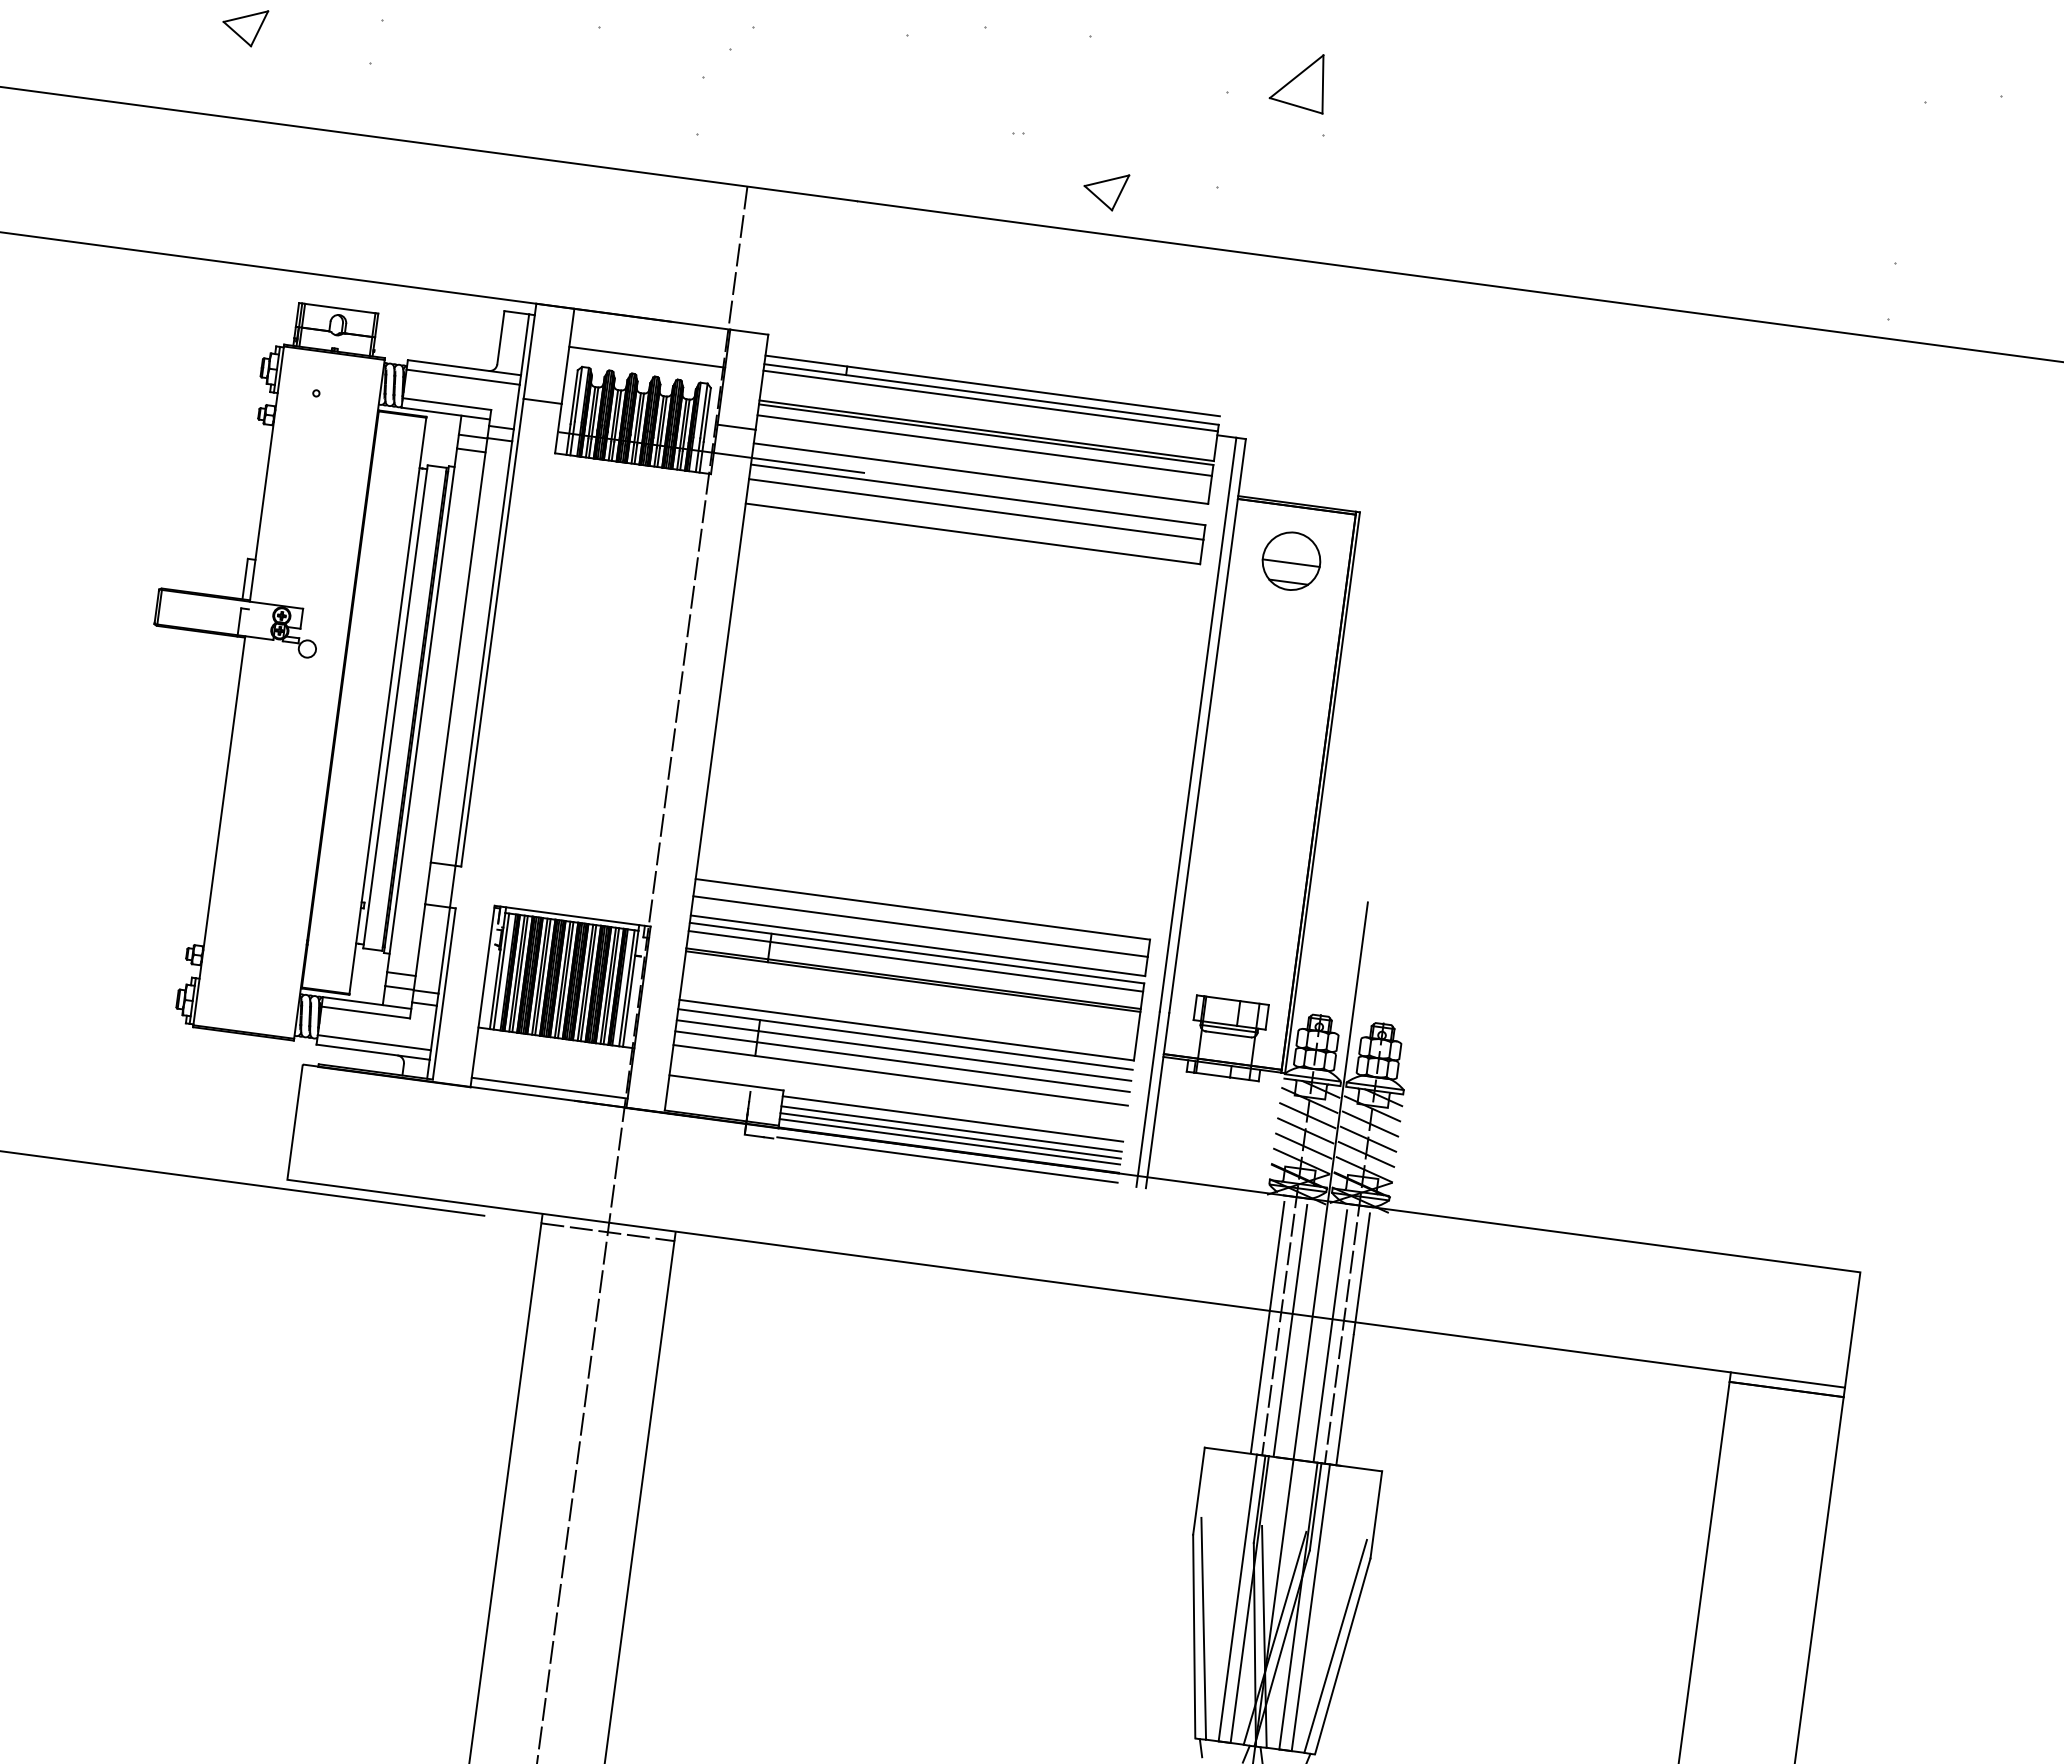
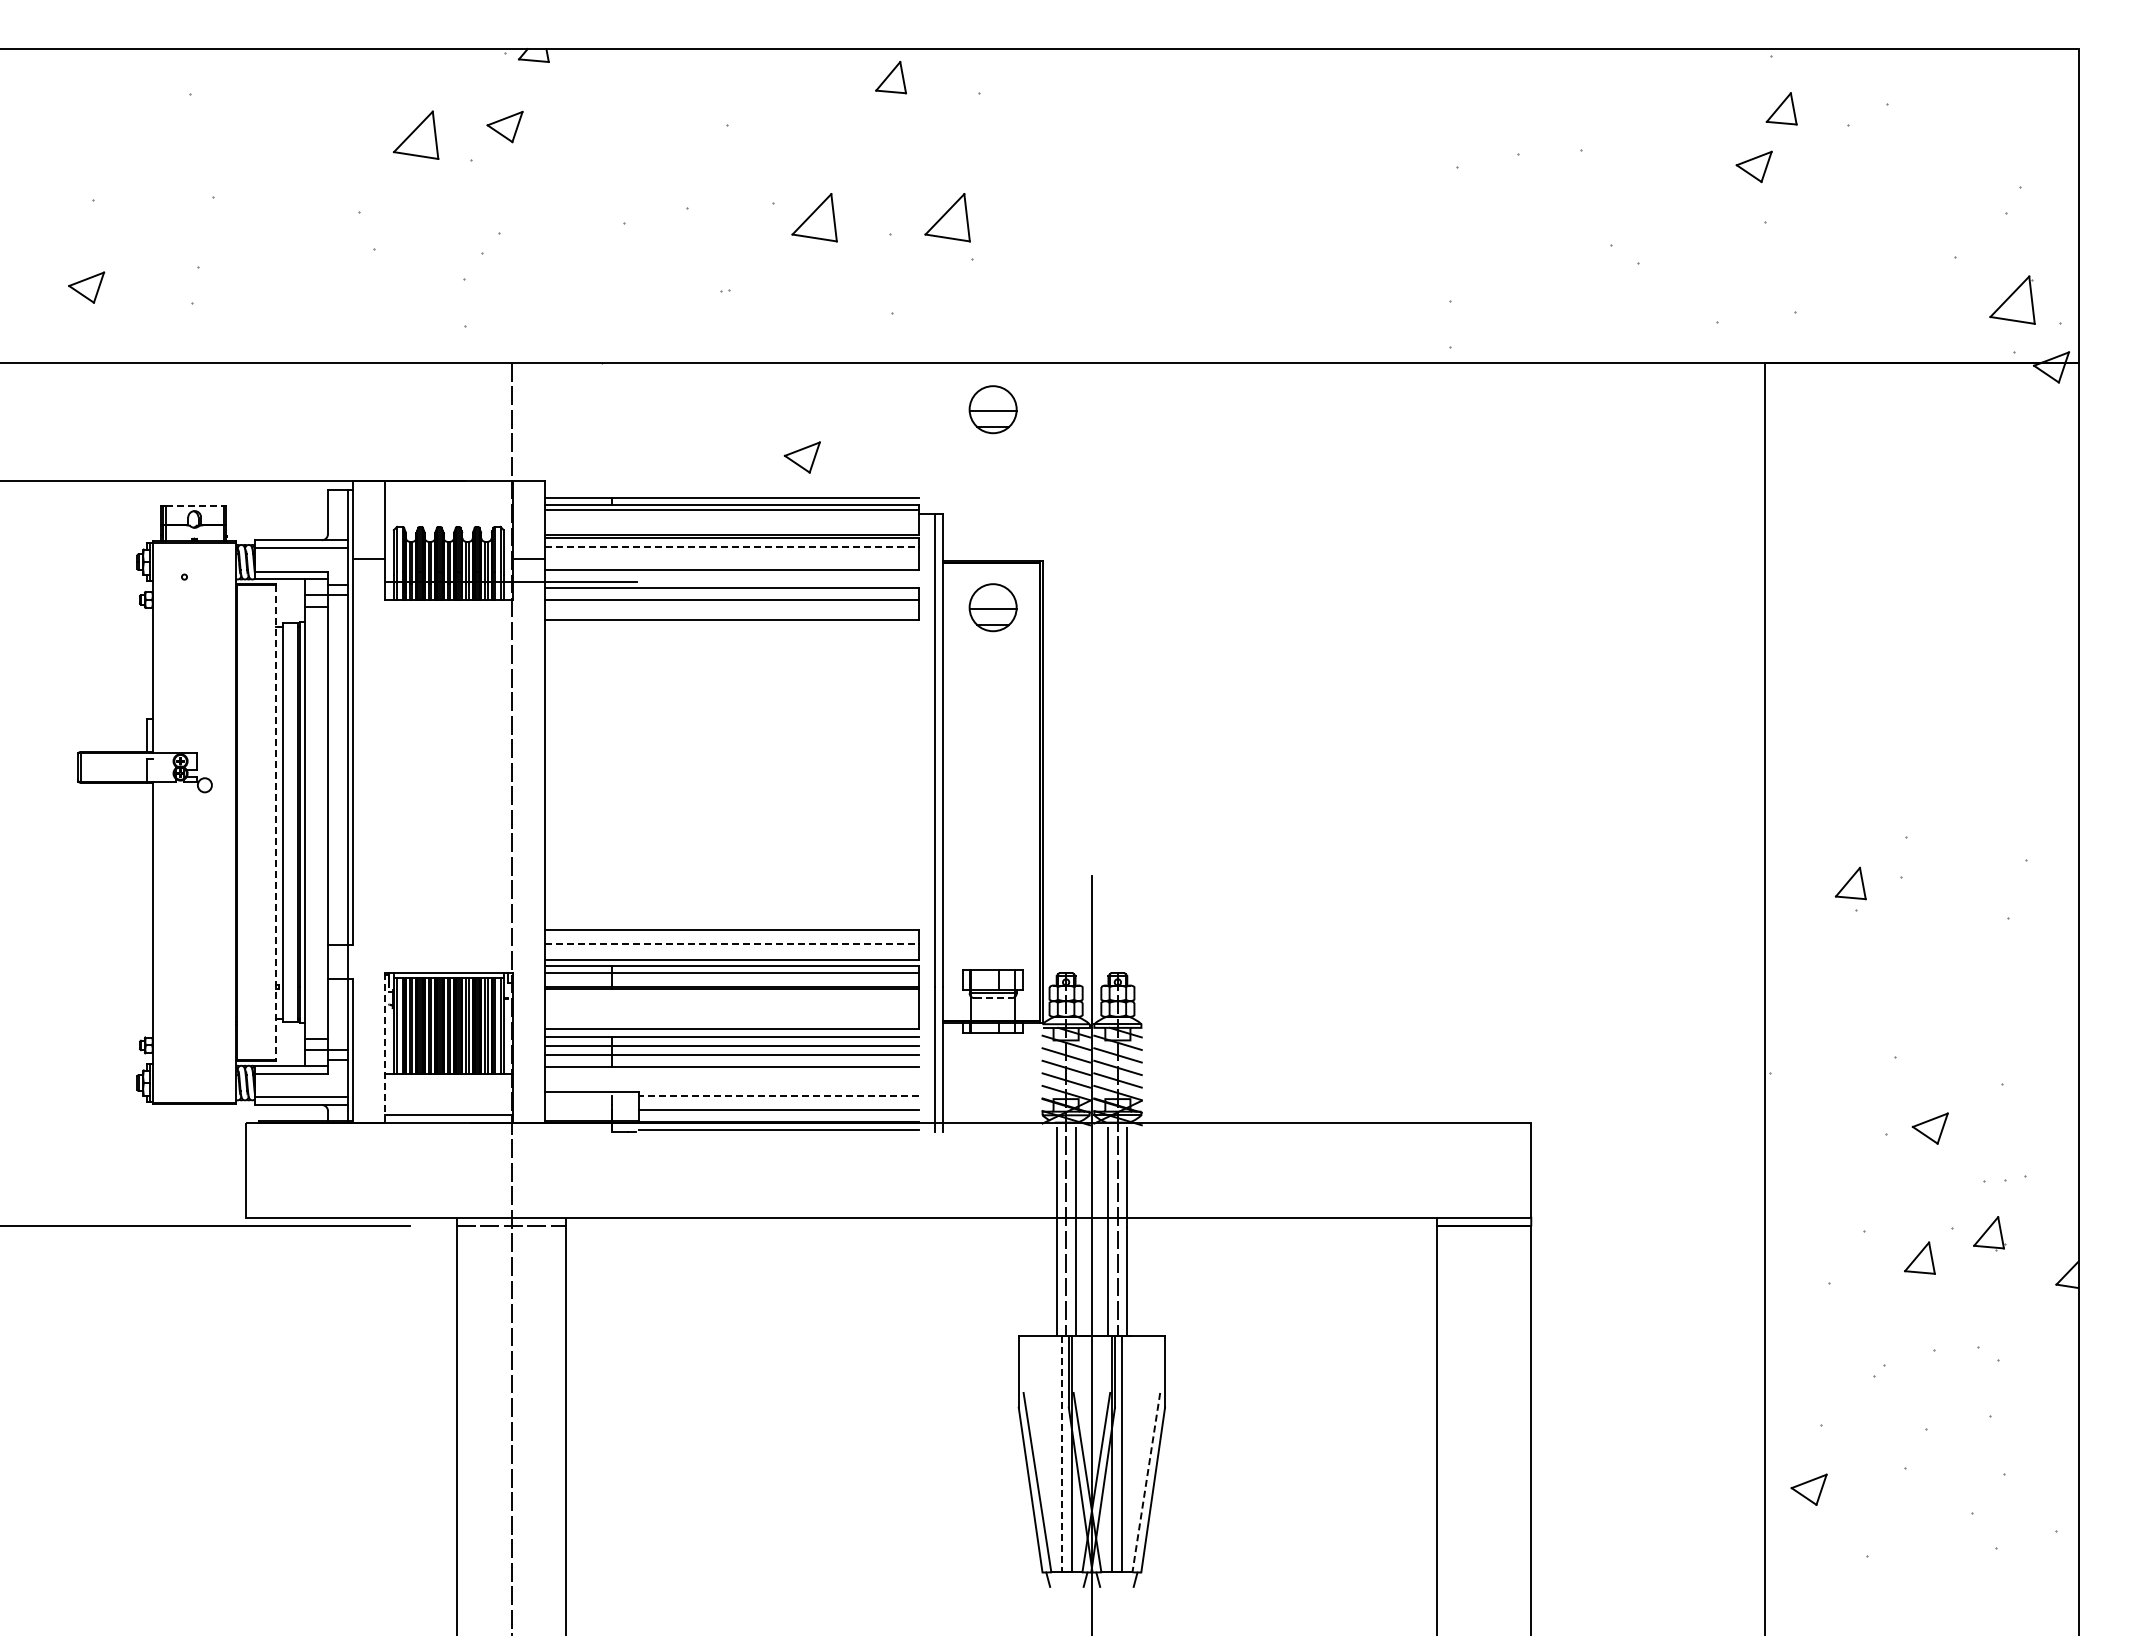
part: (1138, 59) -> (814, 217), added
part: (1104, 190) -> (801, 457), moved
line: (341, 308) -> (195, 505), solid -> dashed
part: (1322, 320) -> (992, 409), added
line: (646, 357) -> (448, 512), removed
line: (985, 446) -> (732, 547), solid -> dashed
line: (388, 705) -> (276, 822), solid -> dashed
line: (921, 926) -> (732, 943), solid -> dashed
line: (482, 997) -> (384, 1048), solid -> dashed
line: (1228, 1034) -> (993, 998), solid -> dashed
line: (952, 1118) -> (778, 1096), solid -> dashed
line: (950, 1128) -> (778, 1104), removed
line: (949, 1141) -> (778, 1115), removed
line: (1237, 1598) -> (1061, 1454), solid -> dashed
line: (1335, 1646) -> (1146, 1482), solid -> dashed

